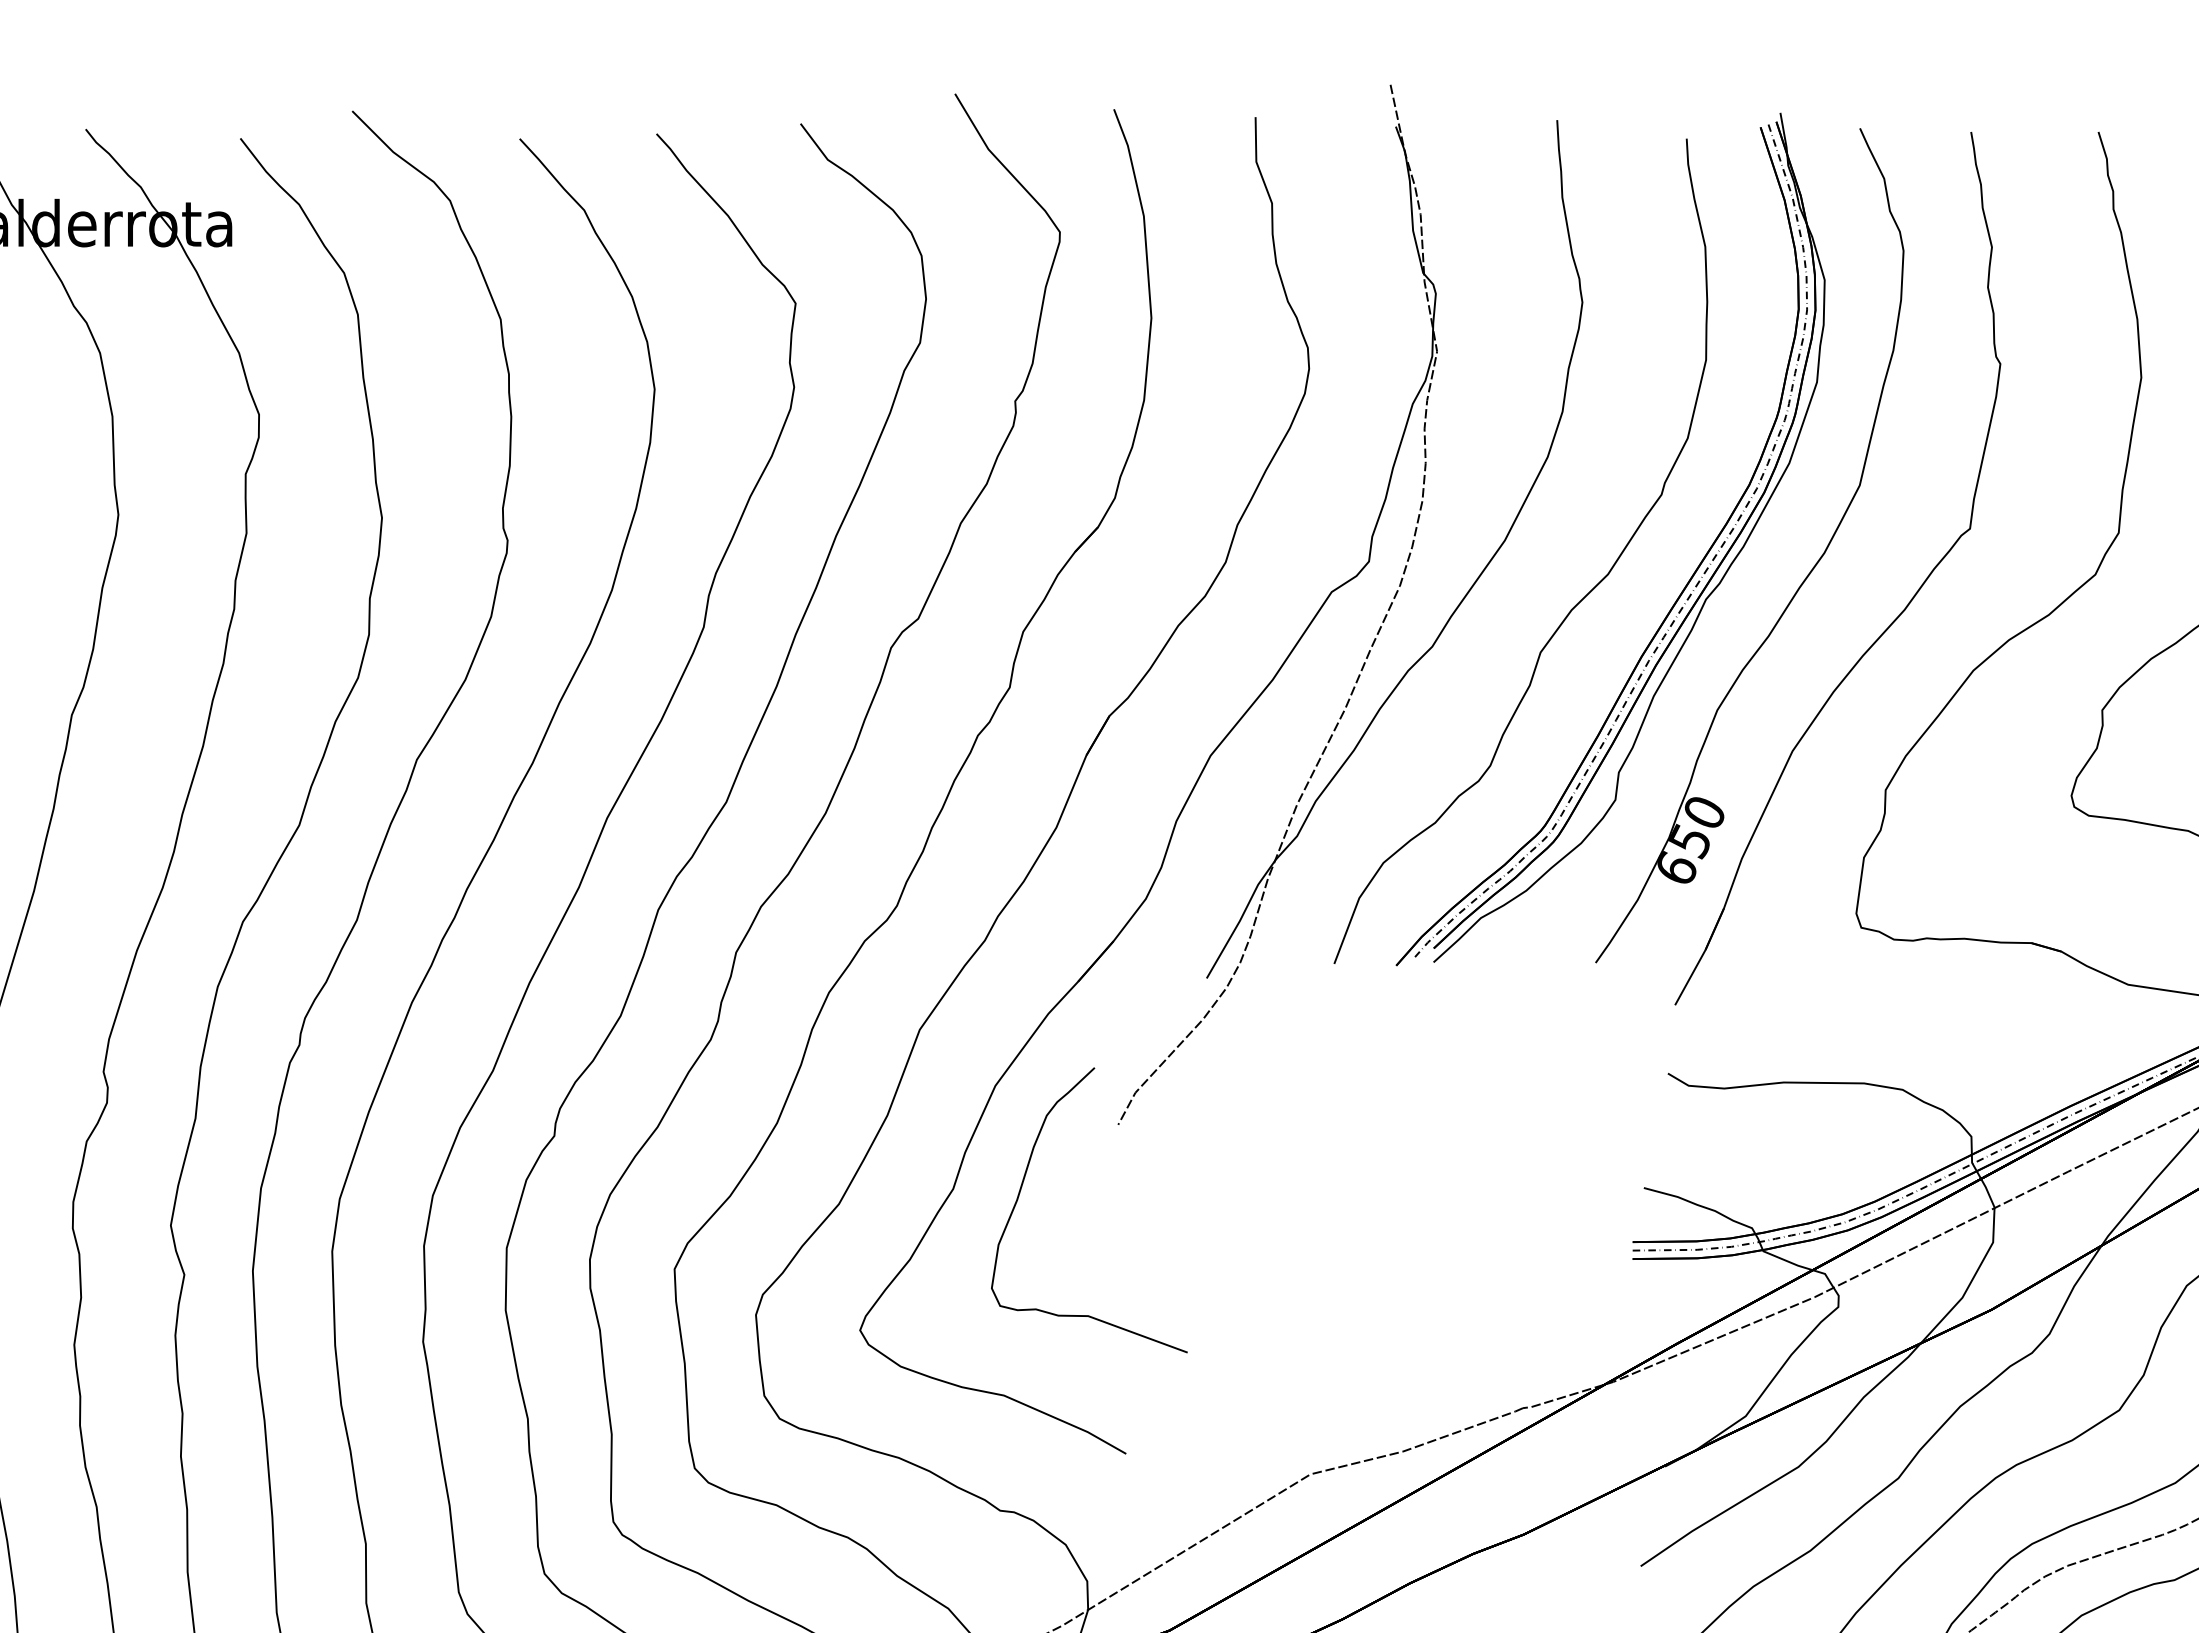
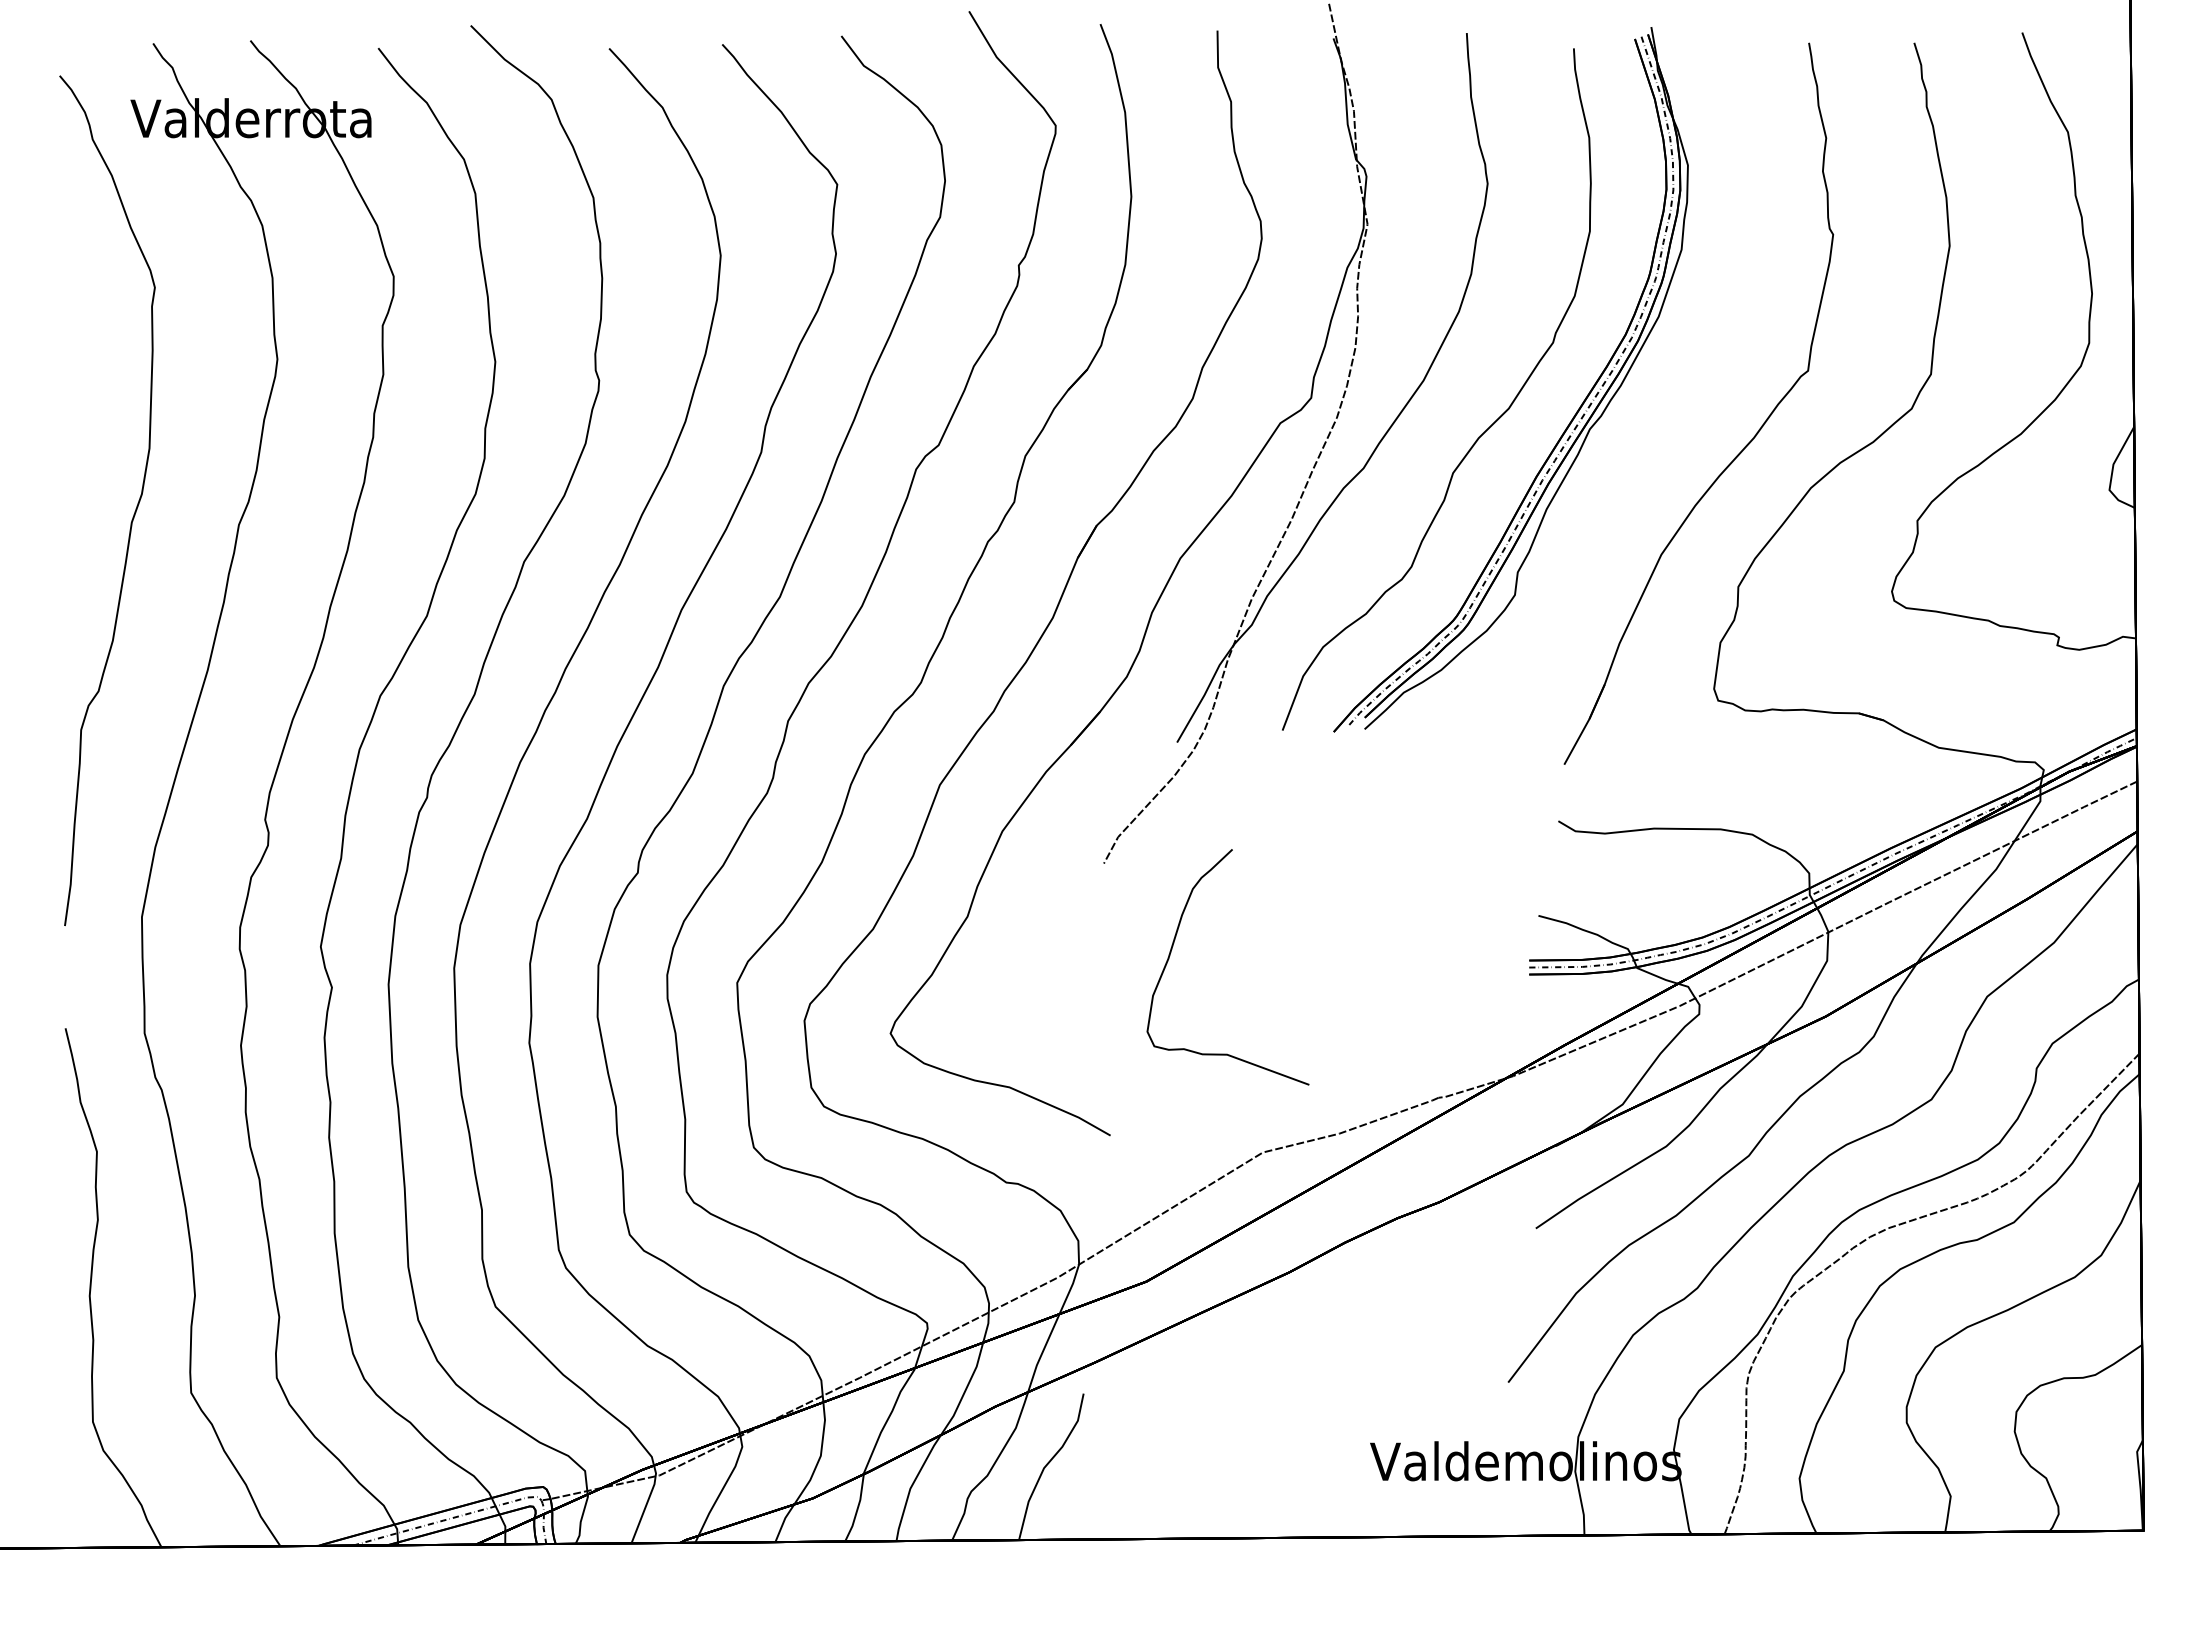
part: (1801, 582) -> (1668, 415), removed
curve: (1022, 1188) -> (1172, 949), moved

